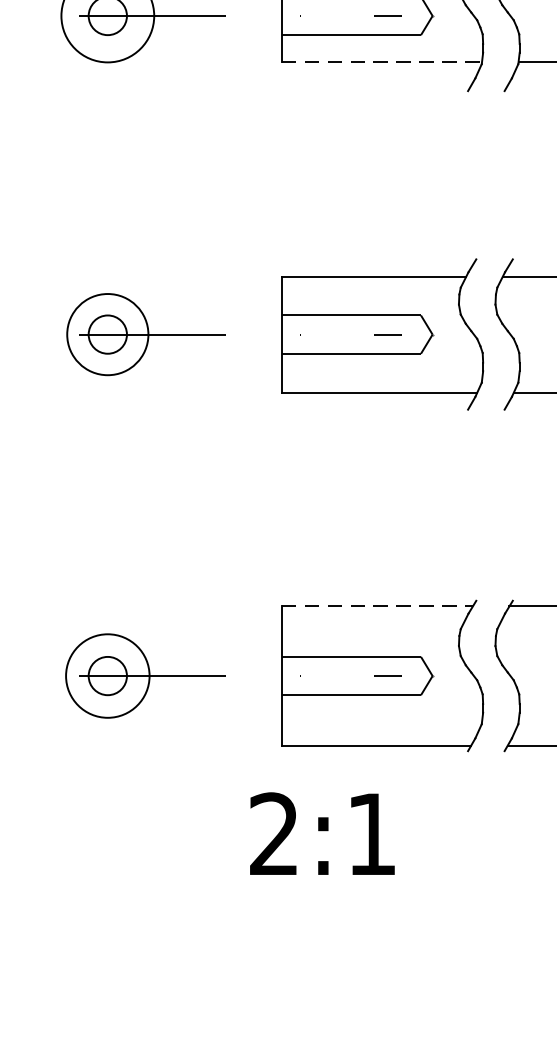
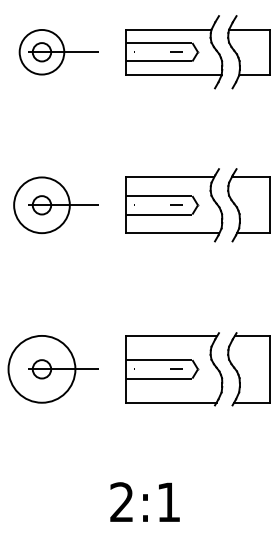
line: (383, 62) -> (174, 74), dashed -> solid
circle: (106, 334) -> (41, 205), size x1.43
line: (377, 605) -> (171, 335), dashed -> solid
circle: (106, 674) -> (41, 368), size x1.67
text: (321, 832) -> (144, 501), moved

